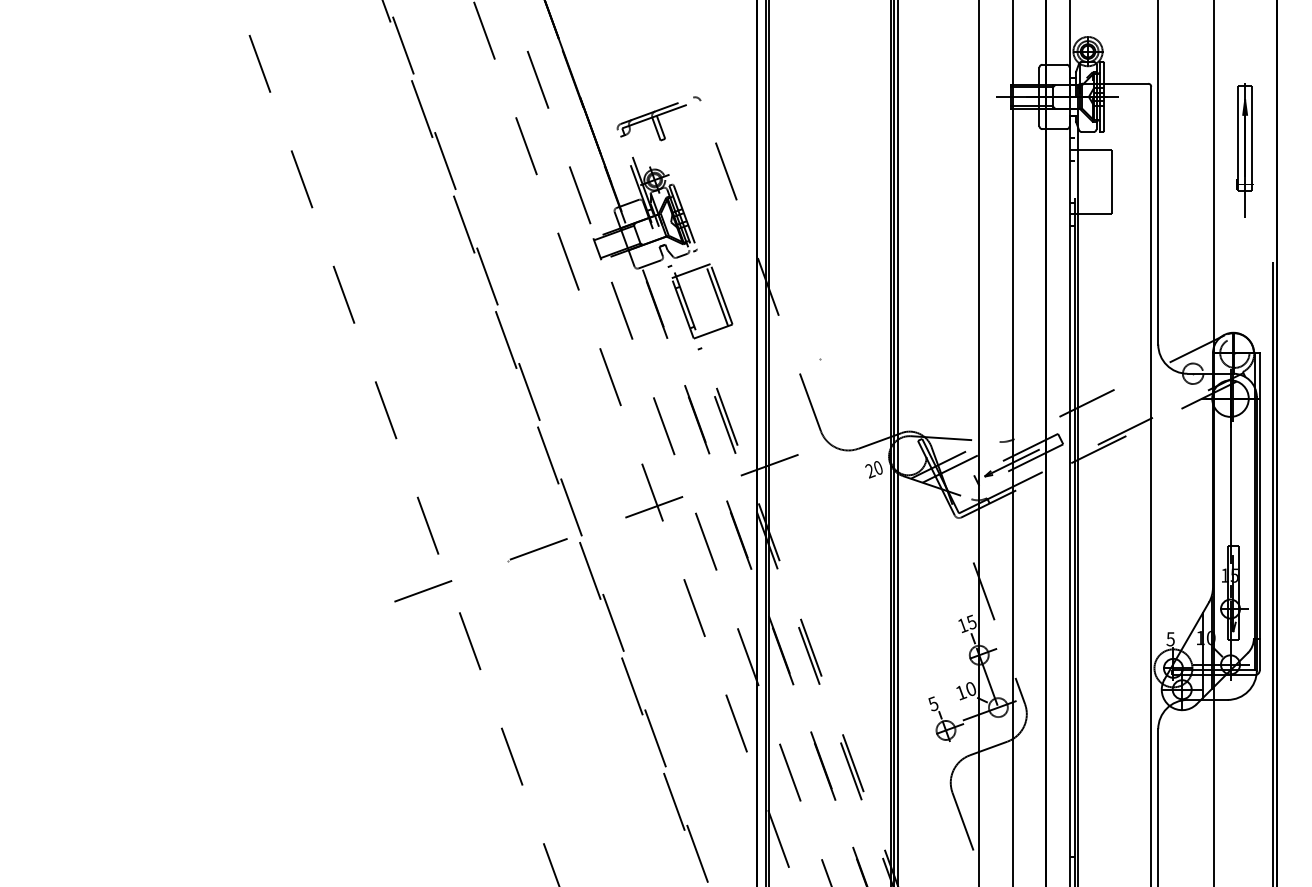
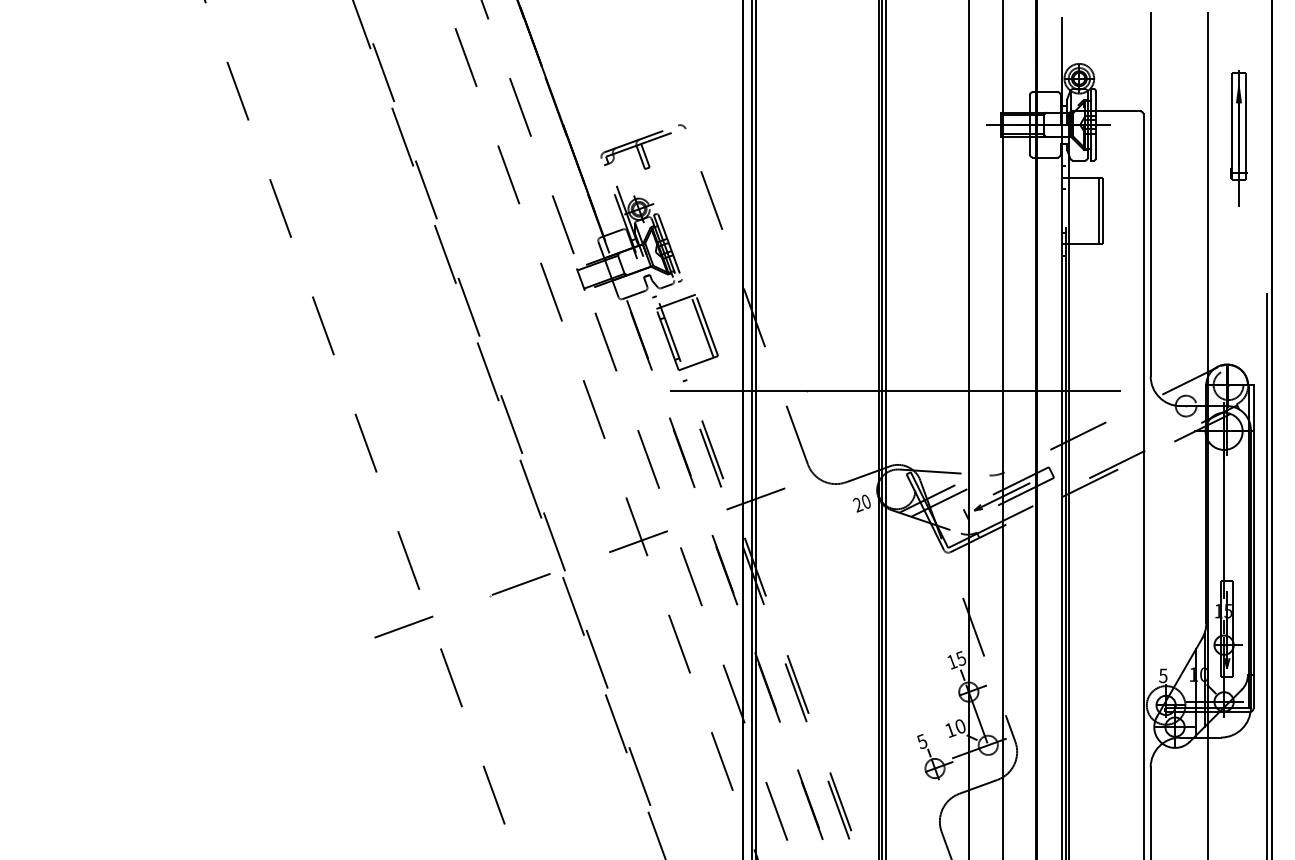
part: (1244, 150) -> (1238, 138), moved
line: (1107, 181) -> (1099, 210), added
line: (906, 358) -> (894, 390), added

